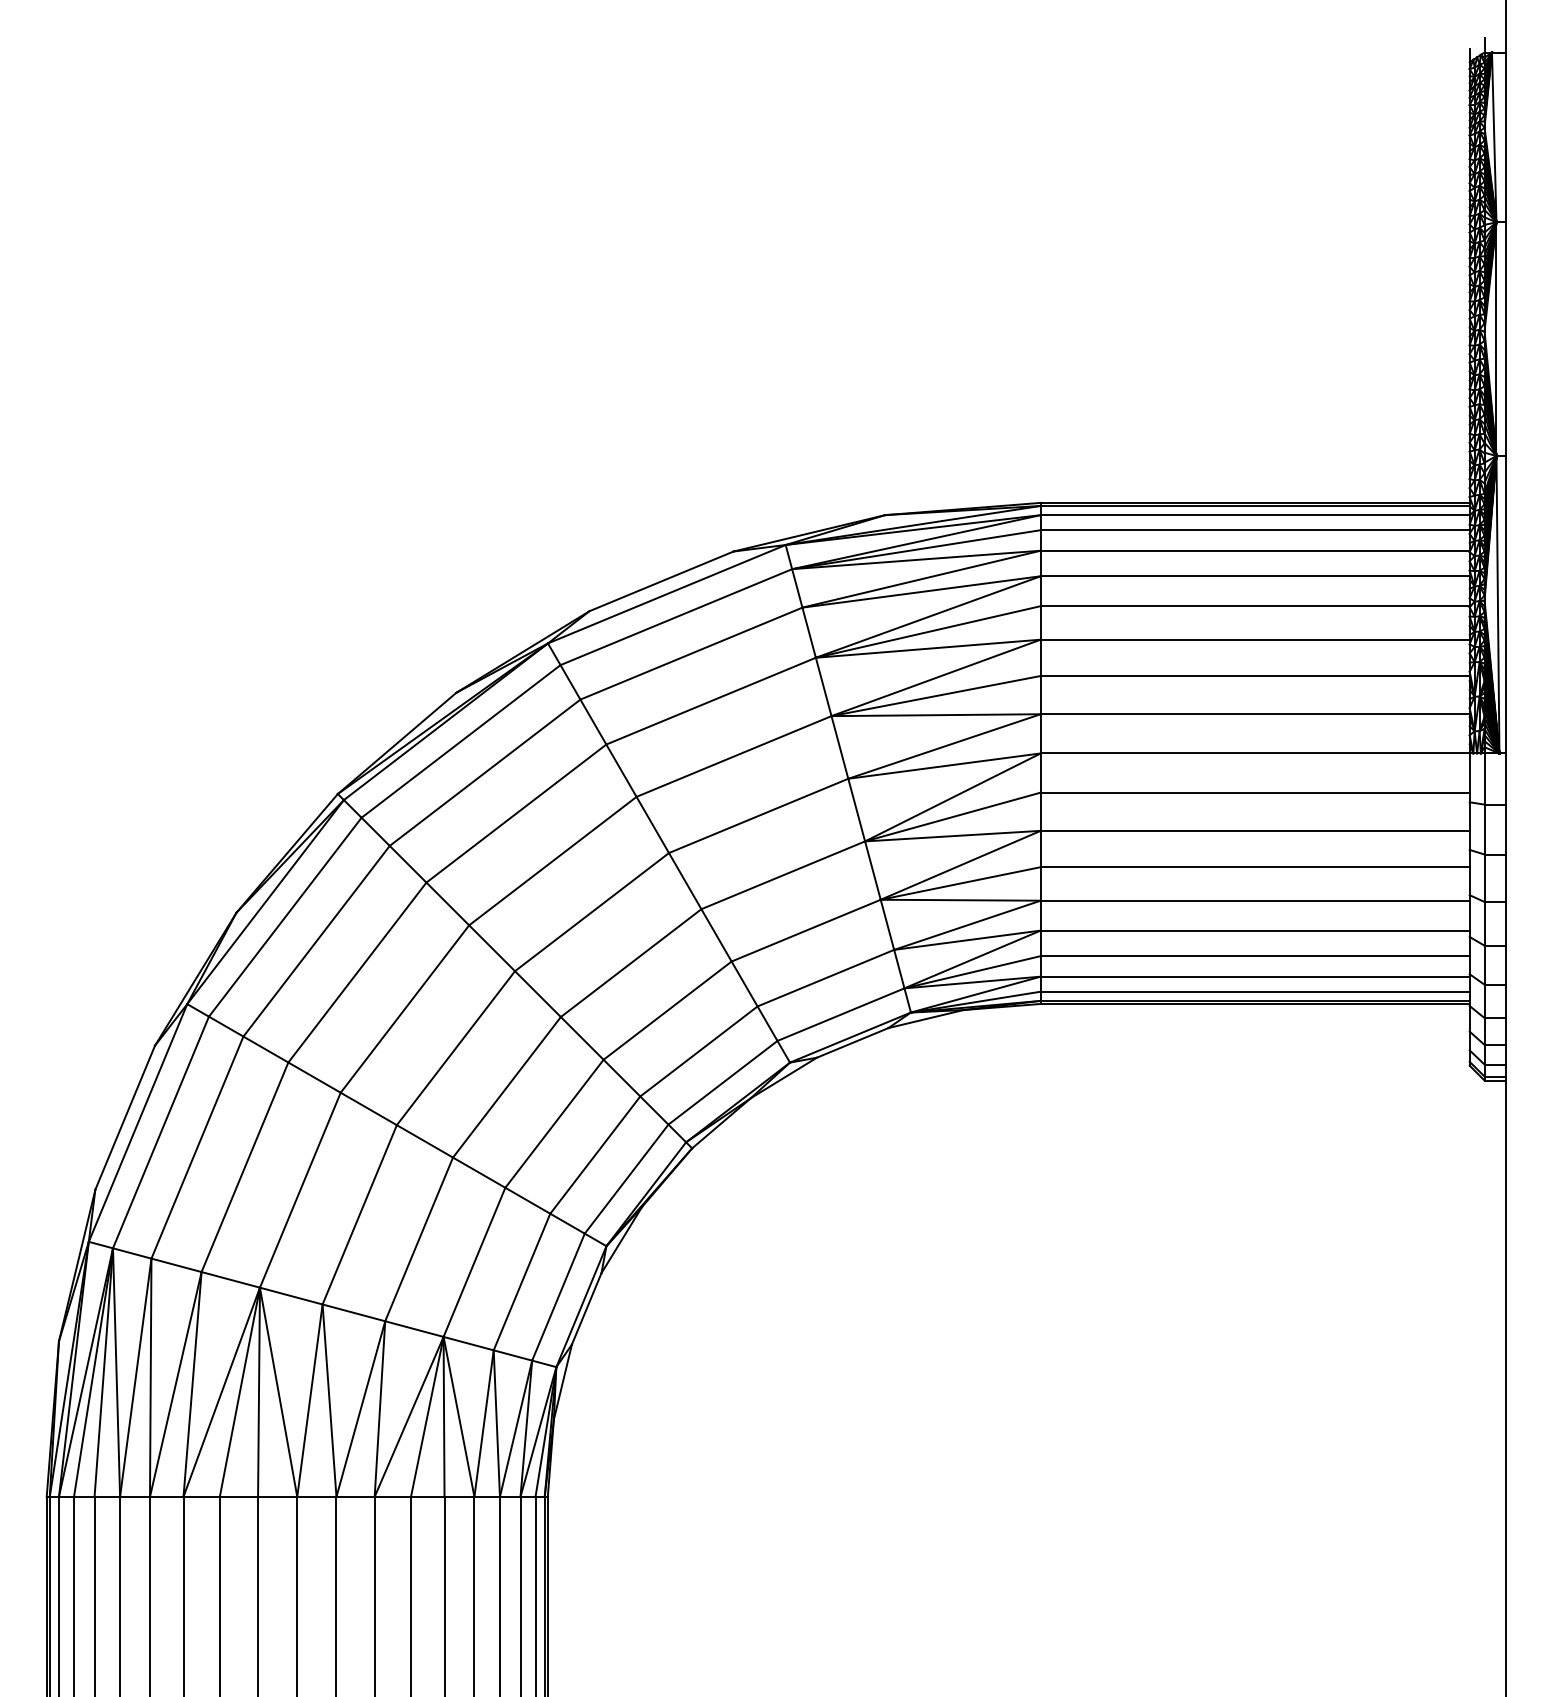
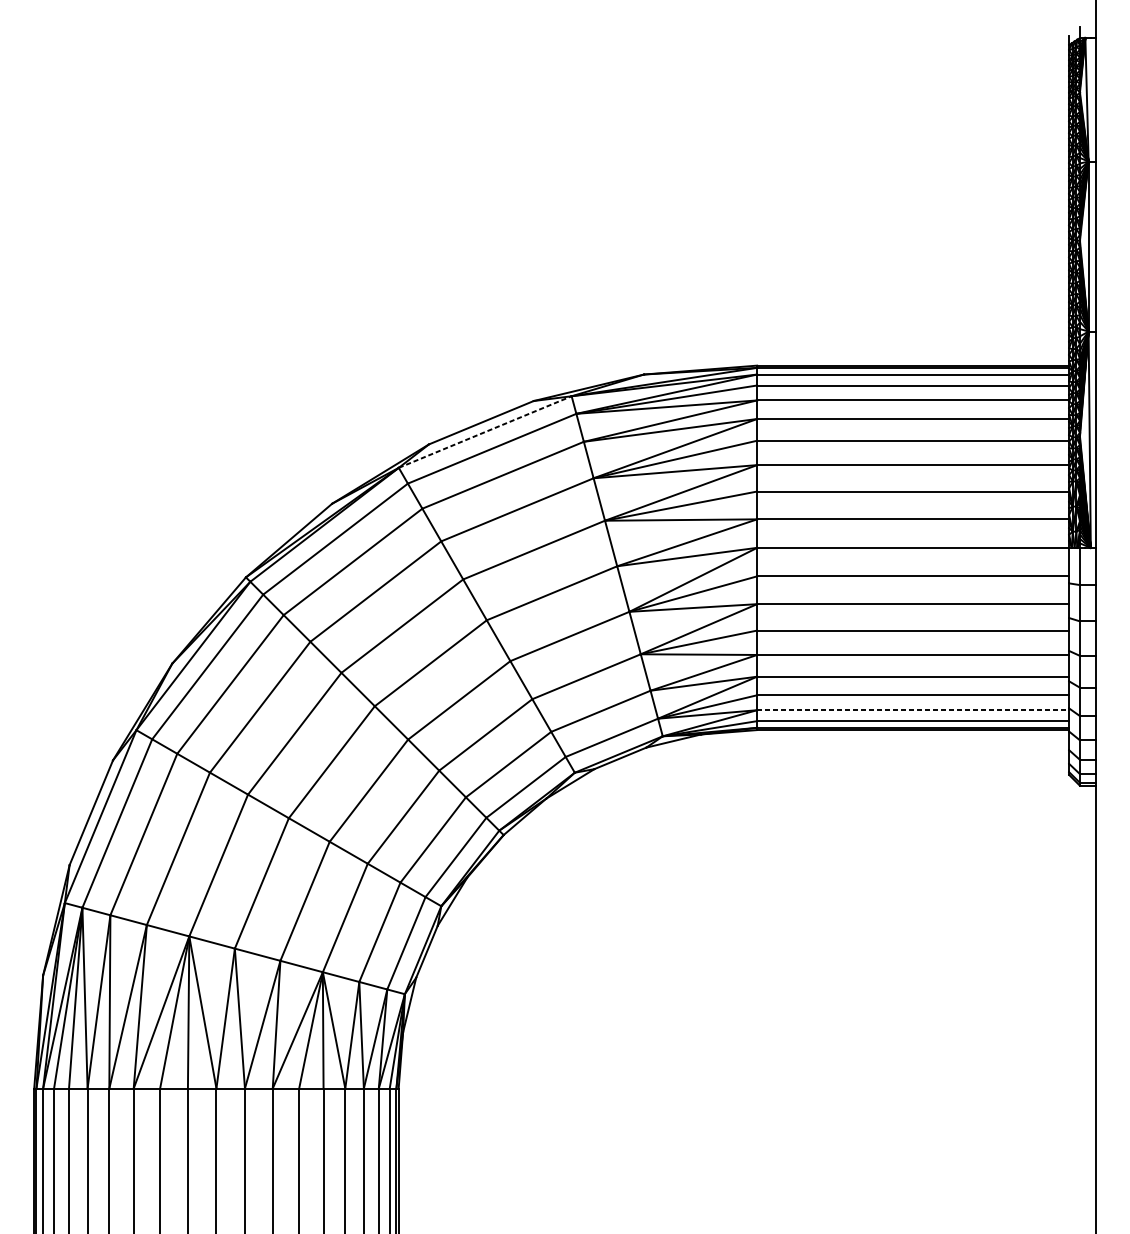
line: (666, 594) -> (484, 432), solid -> dashed
line: (1255, 976) -> (913, 710), solid -> dashed

